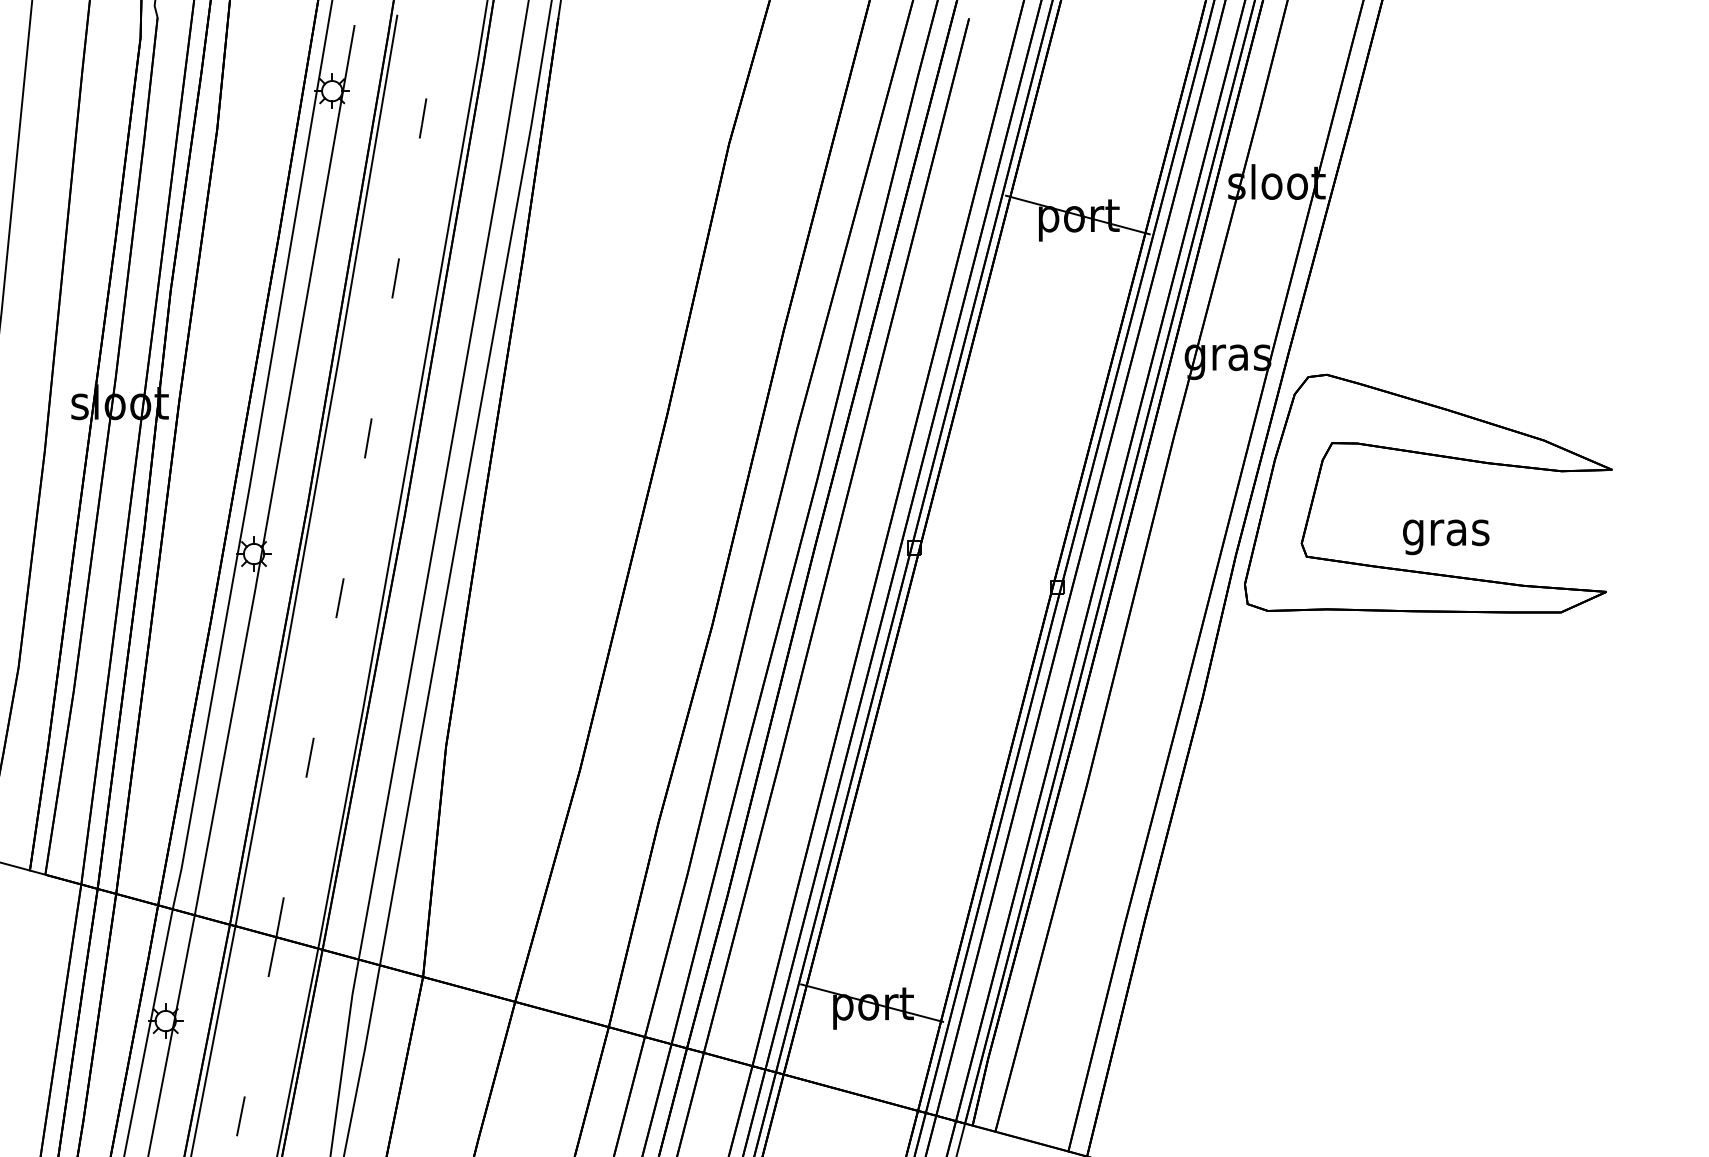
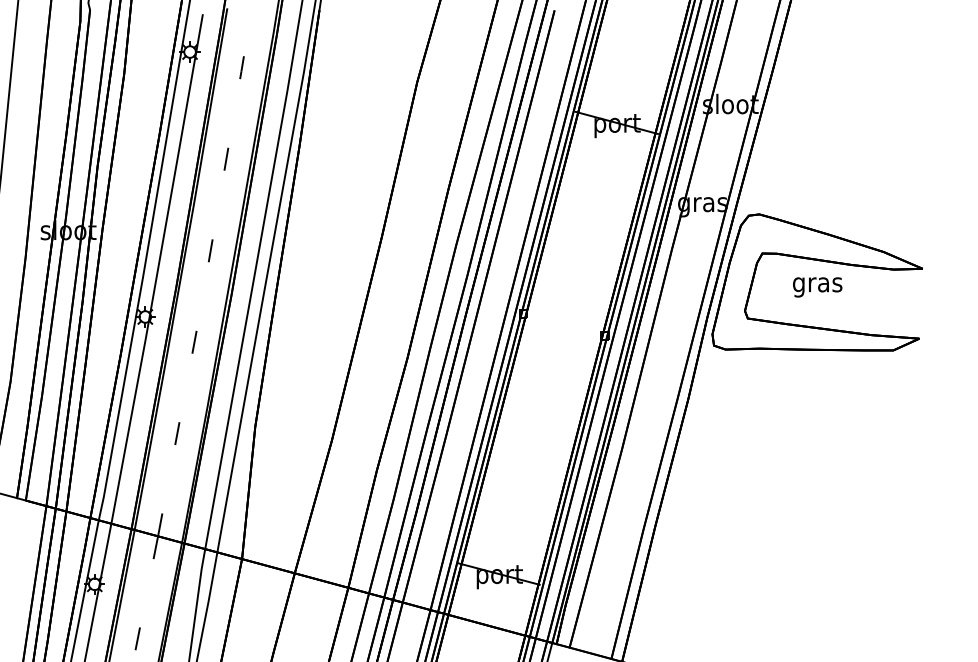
text: (1445, 537) -> (817, 287), moved

